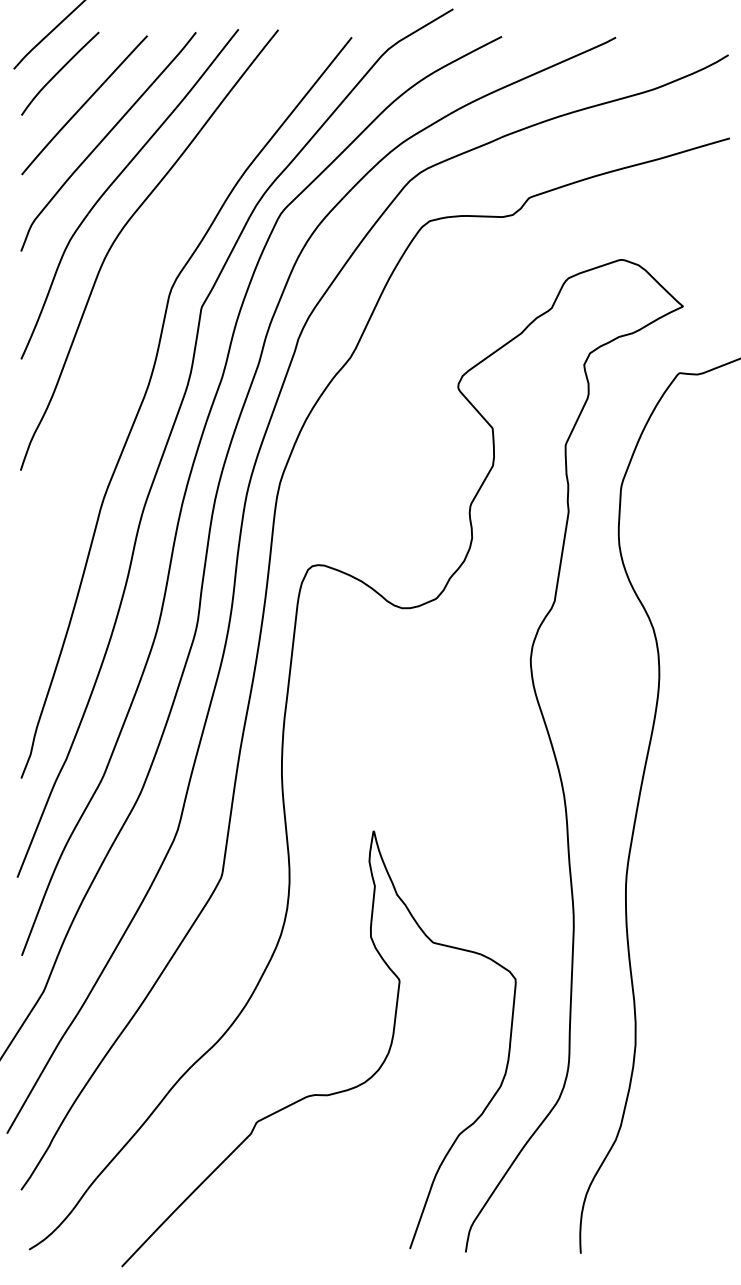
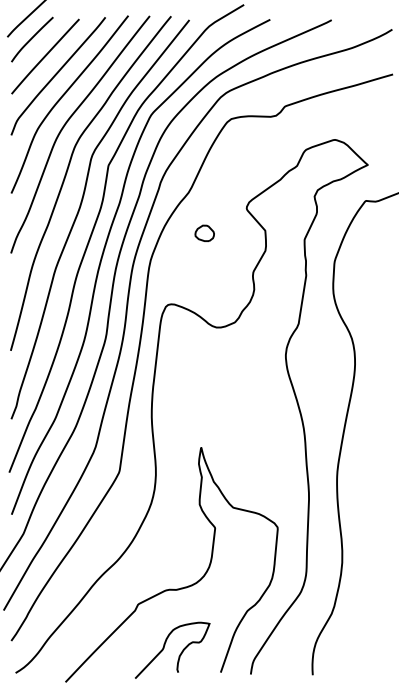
curve: (123, 327) -> (66, 176), added
part: (379, 431) -> (204, 232), added
curve: (307, 1198) -> (165, 645), added

